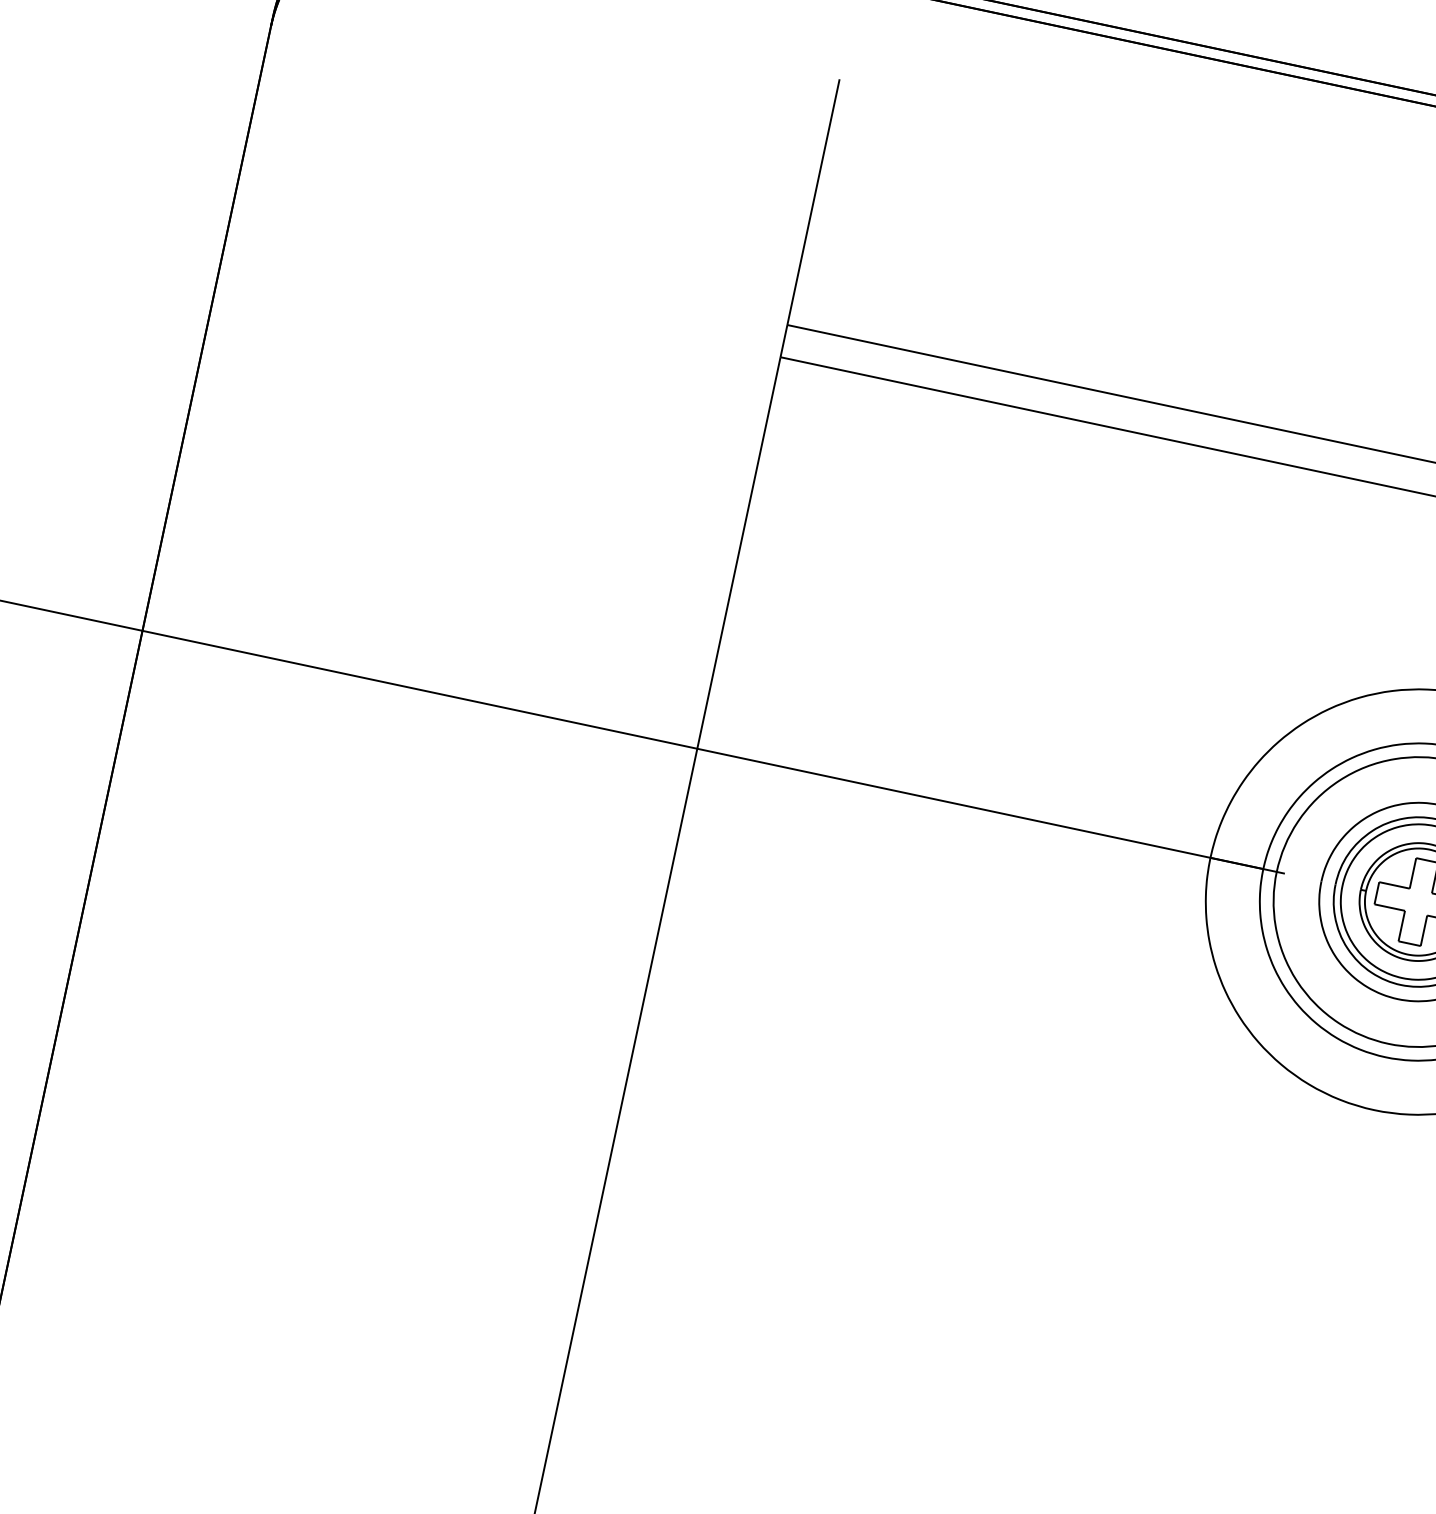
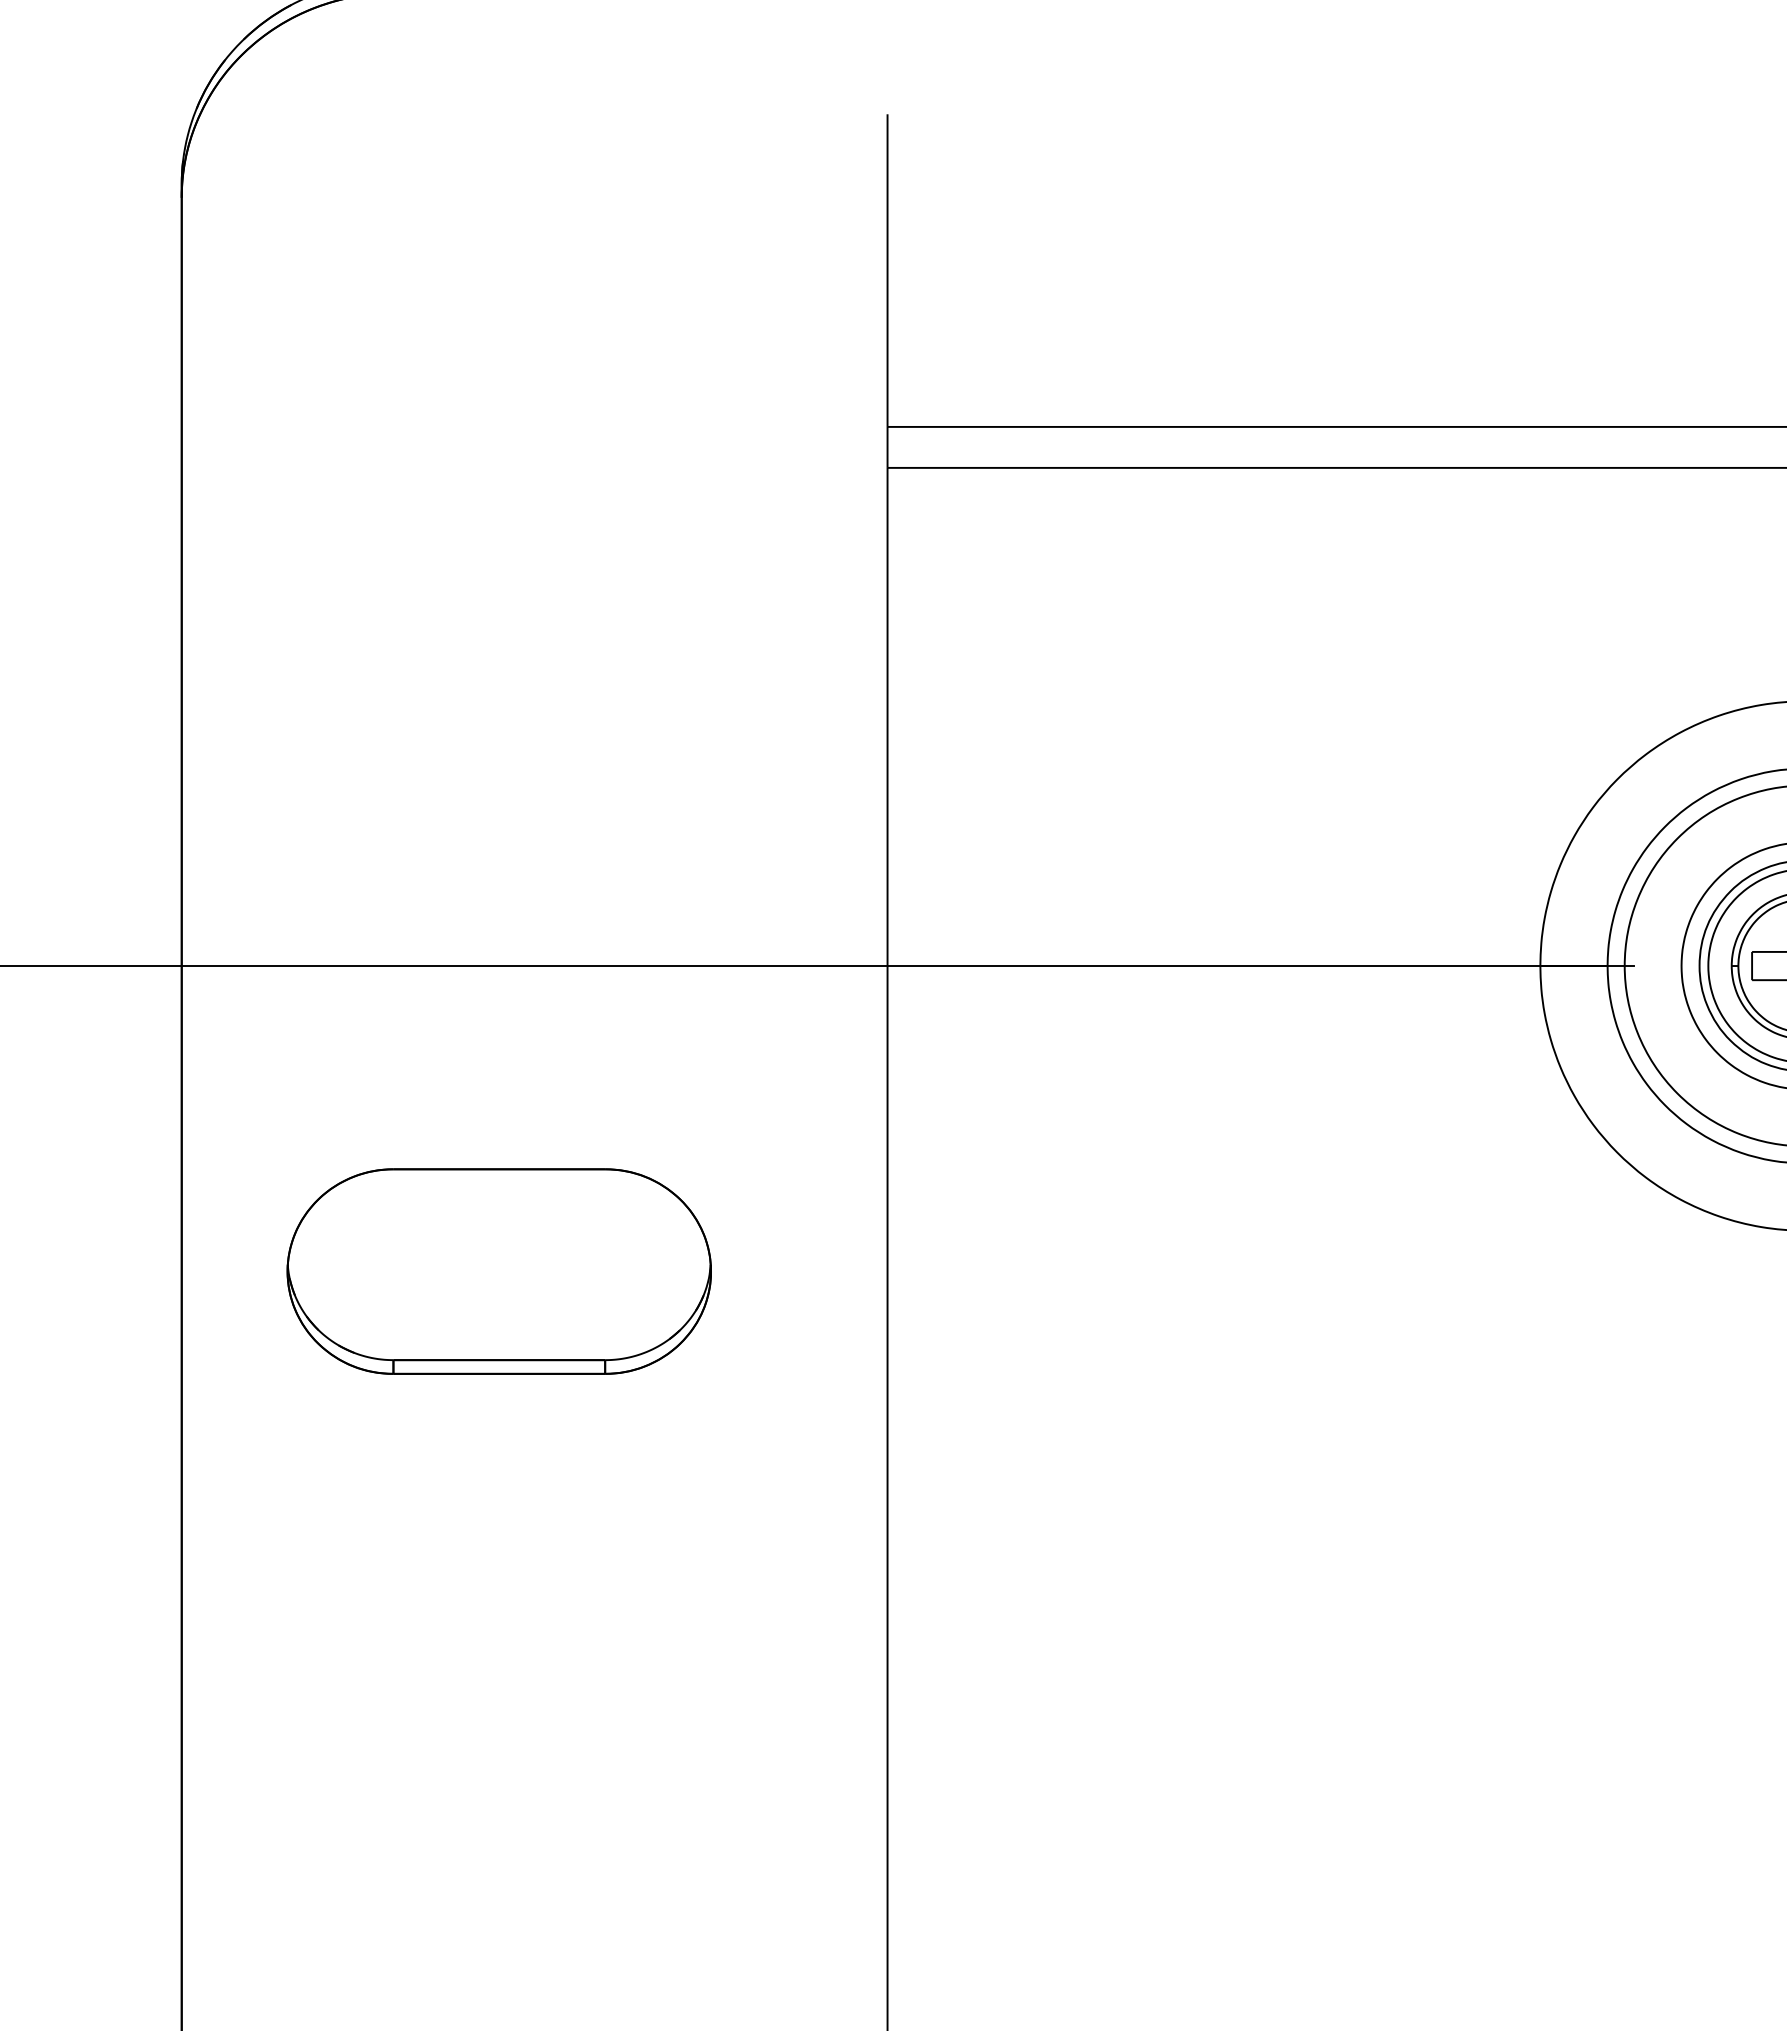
part: (340, 923) -> (498, 1271), added

